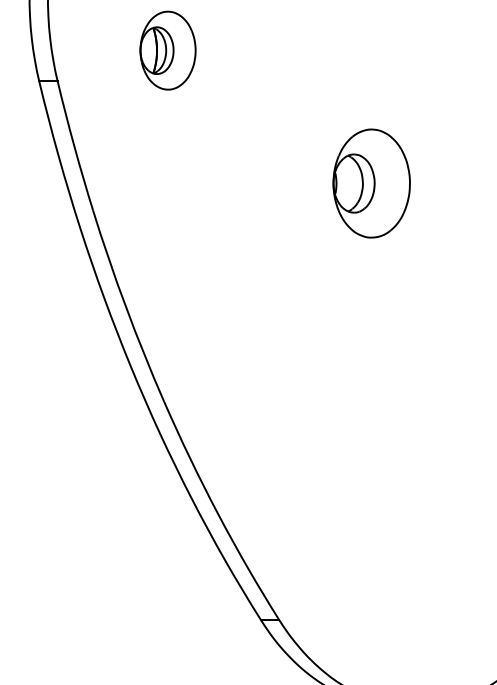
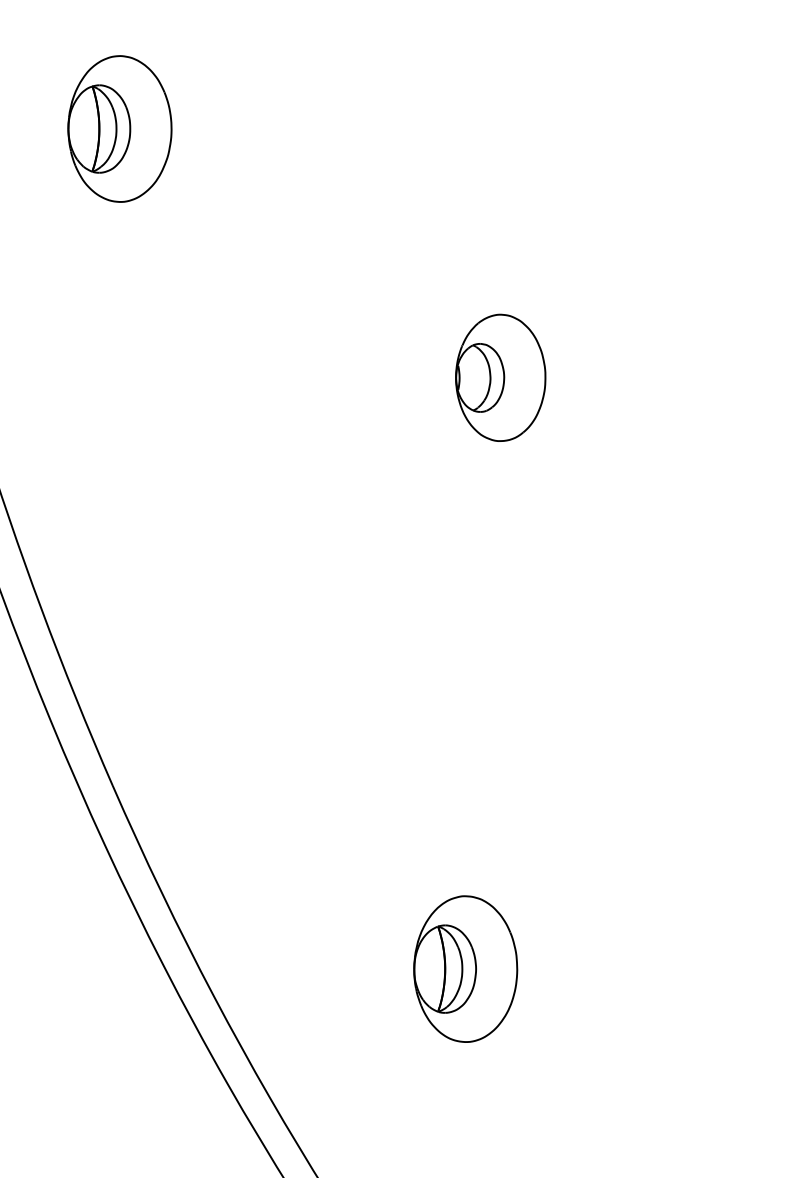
part: (371, 183) -> (500, 377), size x0.62
part: (352, 499) -> (464, 968), added

